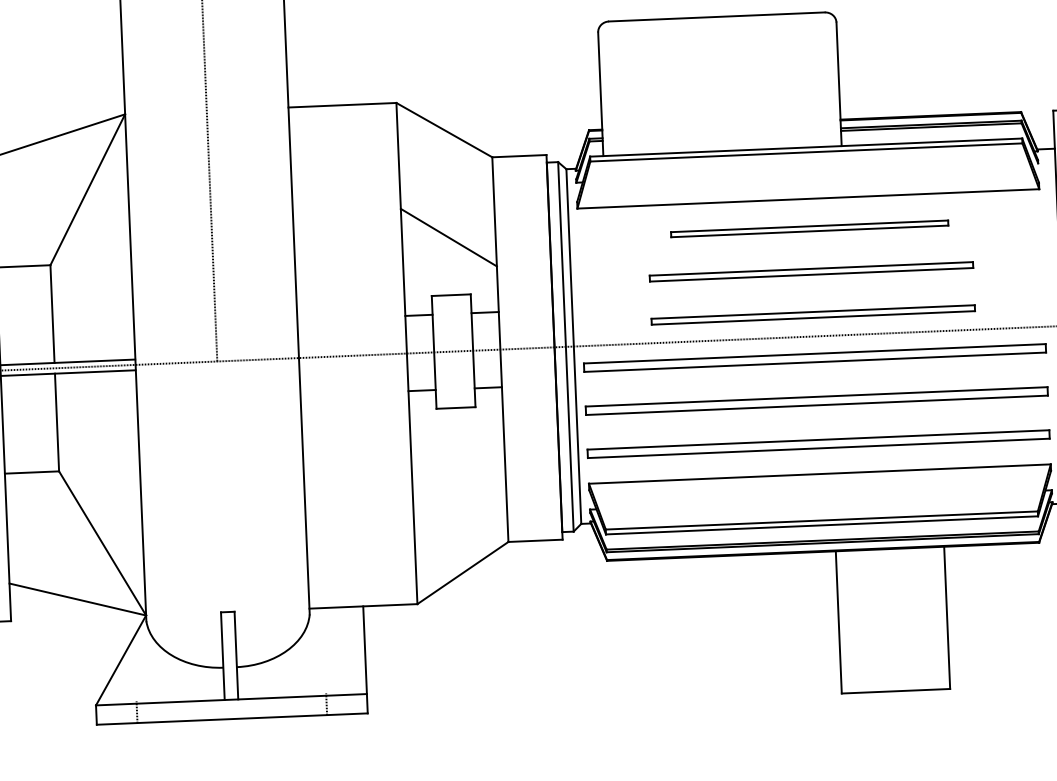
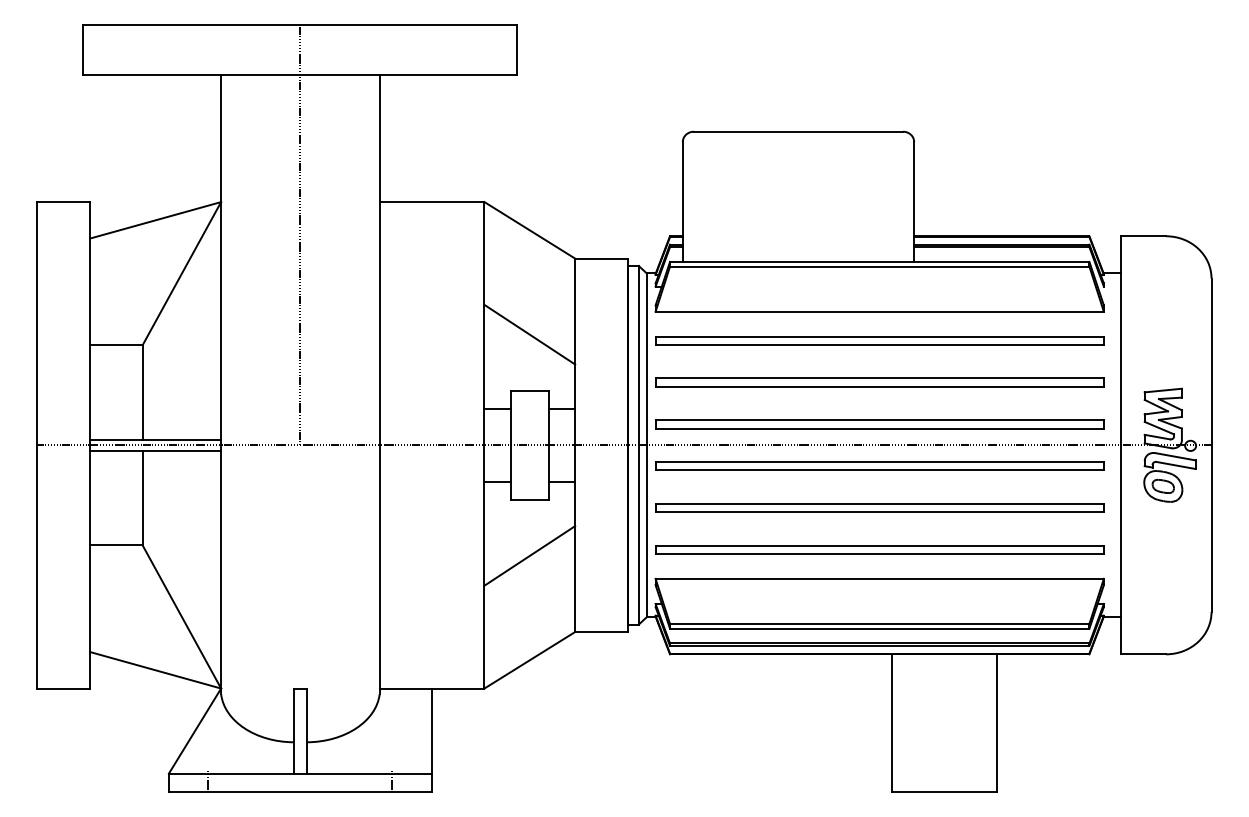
part: (809, 228) -> (879, 340), size x1.67
part: (811, 271) -> (879, 382), size x1.43
part: (812, 315) -> (879, 424), size x1.43
line: (458, 465) -> (529, 555), added

